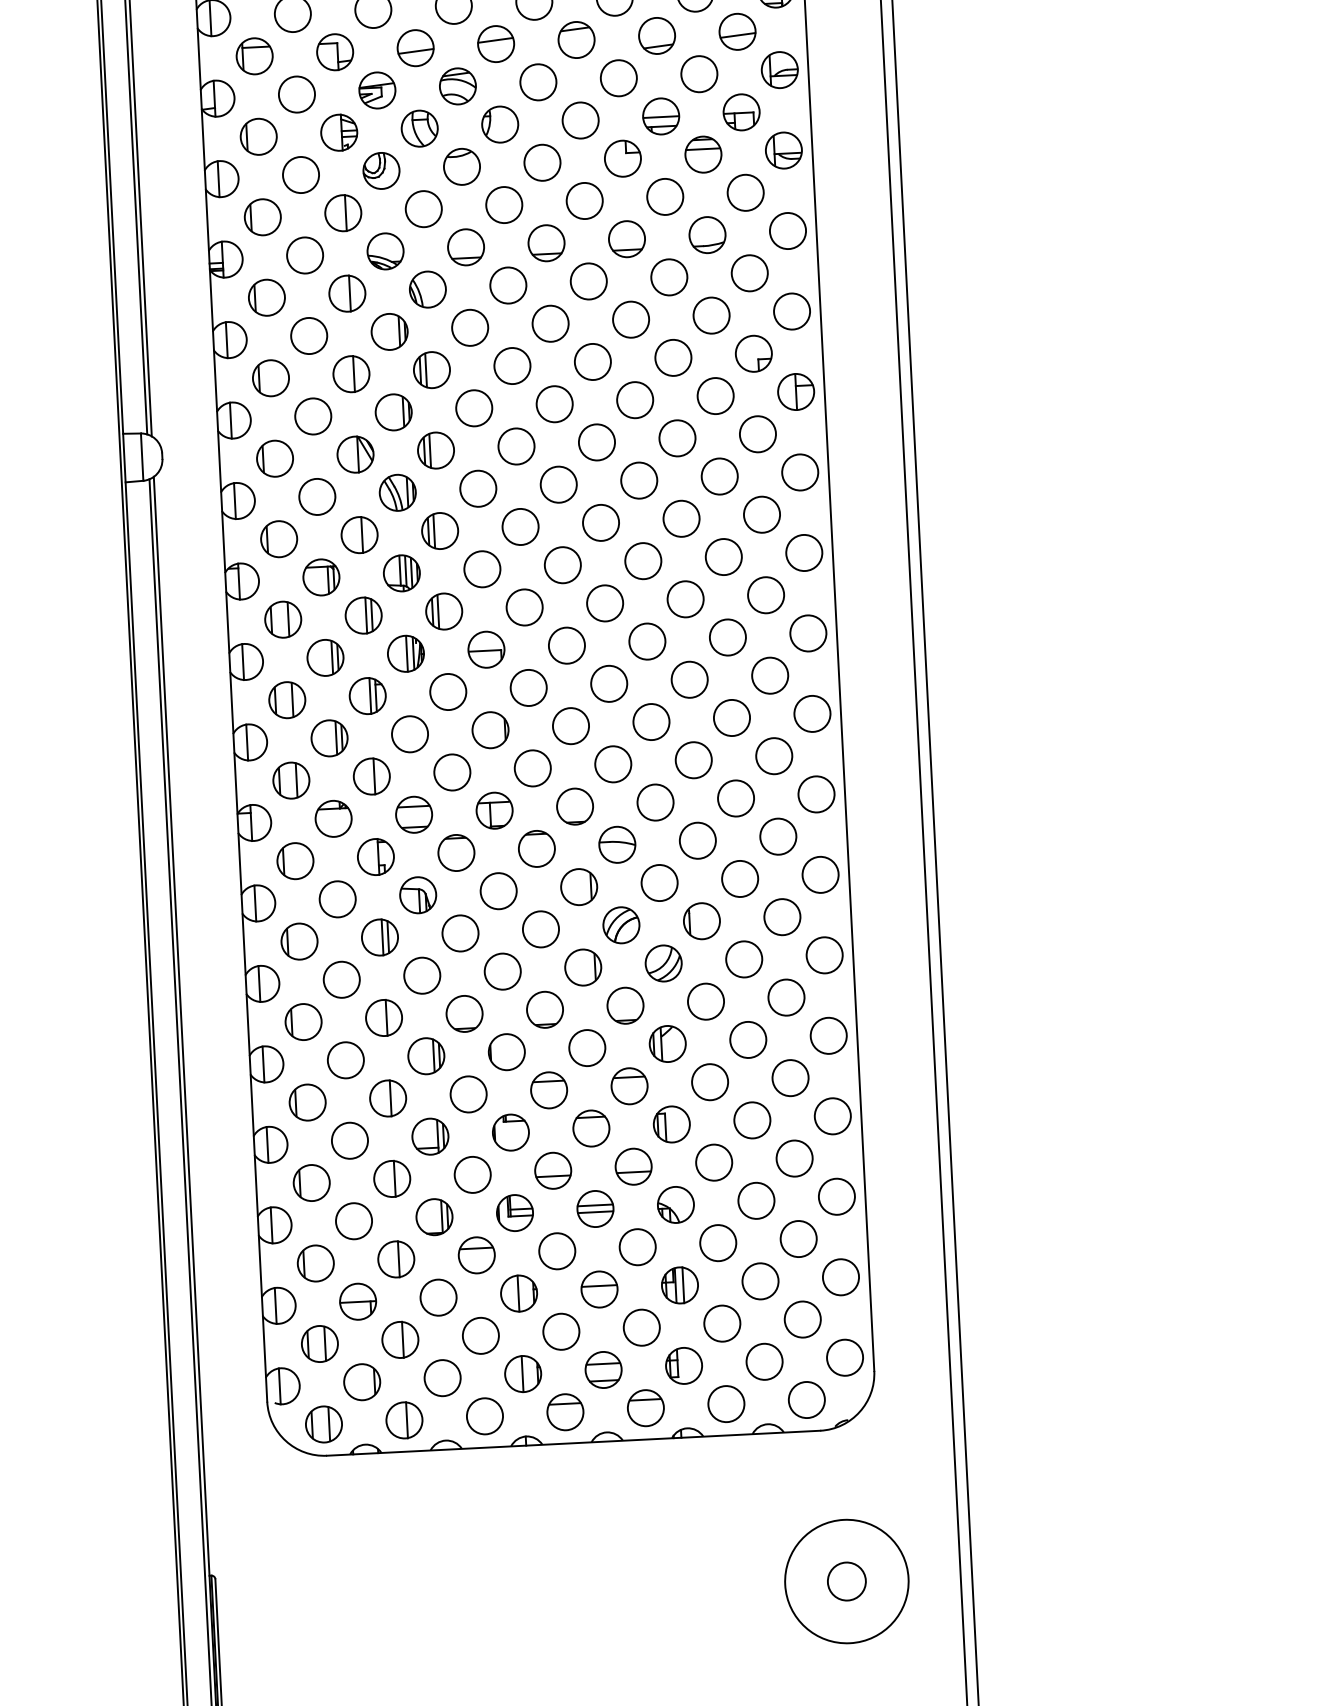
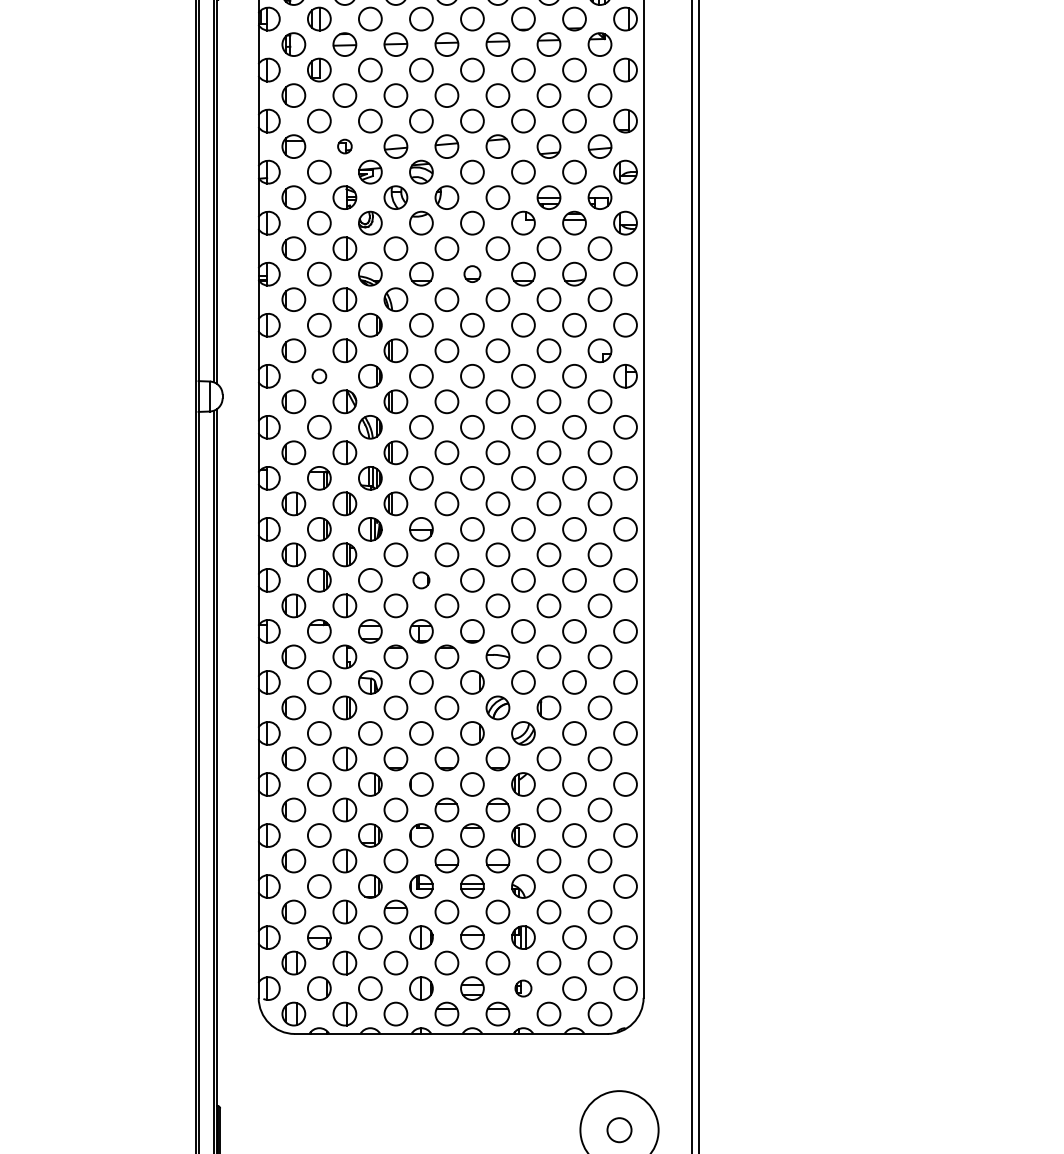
part: (334, 52) -> (344, 146), size x0.6
part: (546, 242) -> (472, 273), size x0.7
circle: (313, 416) -> (319, 376), size x0.6
circle: (490, 730) -> (421, 580), size x0.7
part: (684, 1365) -> (523, 988), size x0.7

